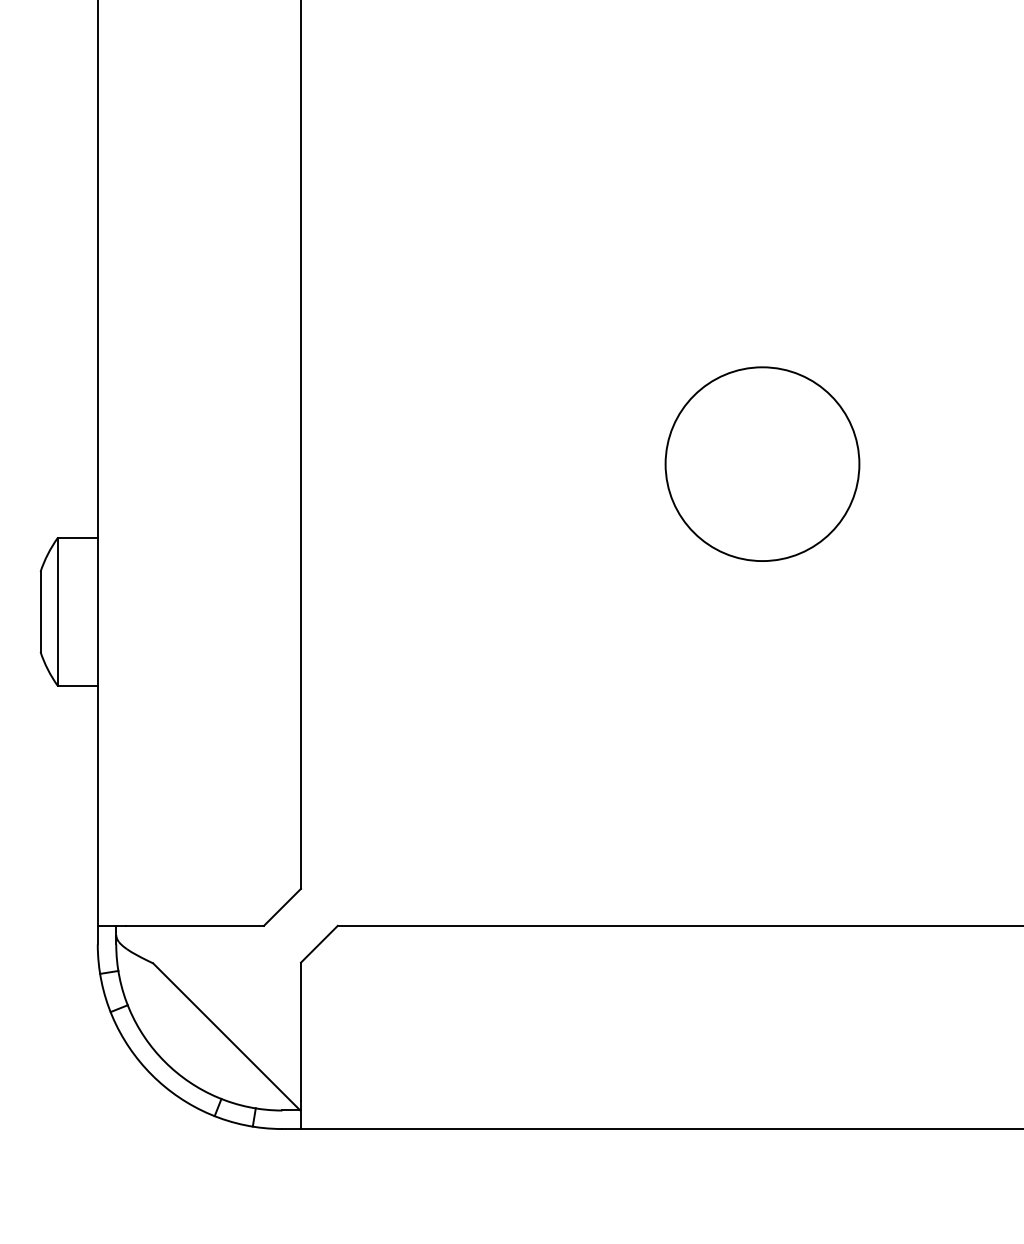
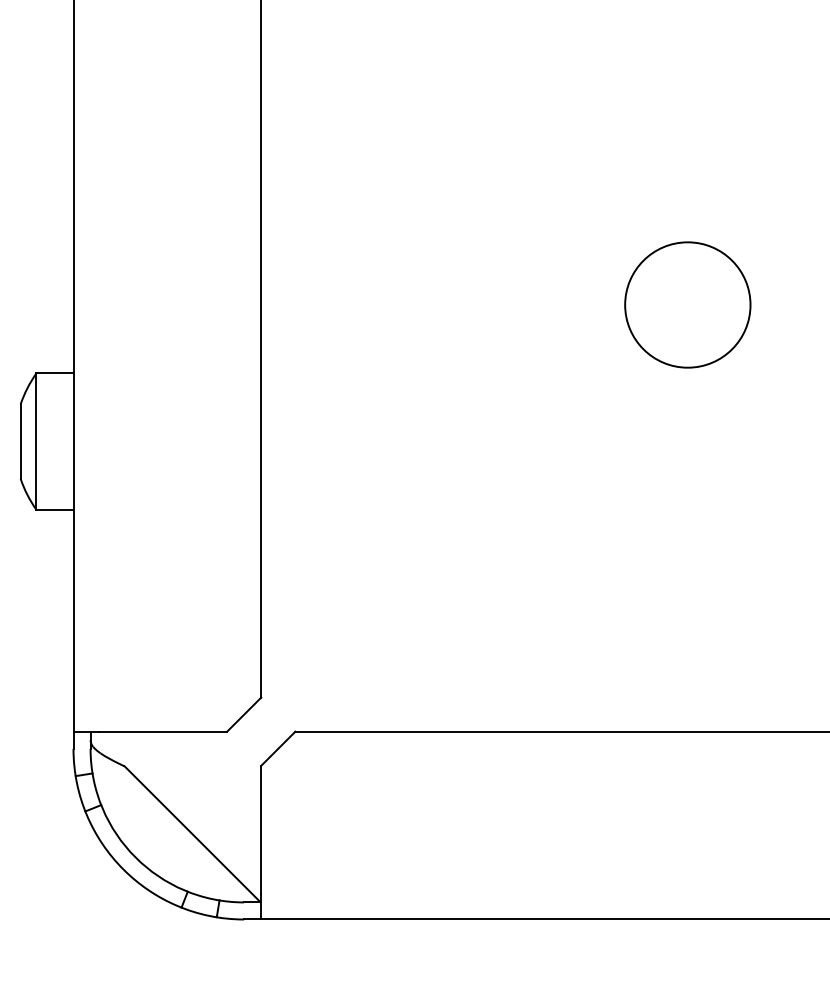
circle: (762, 463) -> (687, 304), size x0.7

